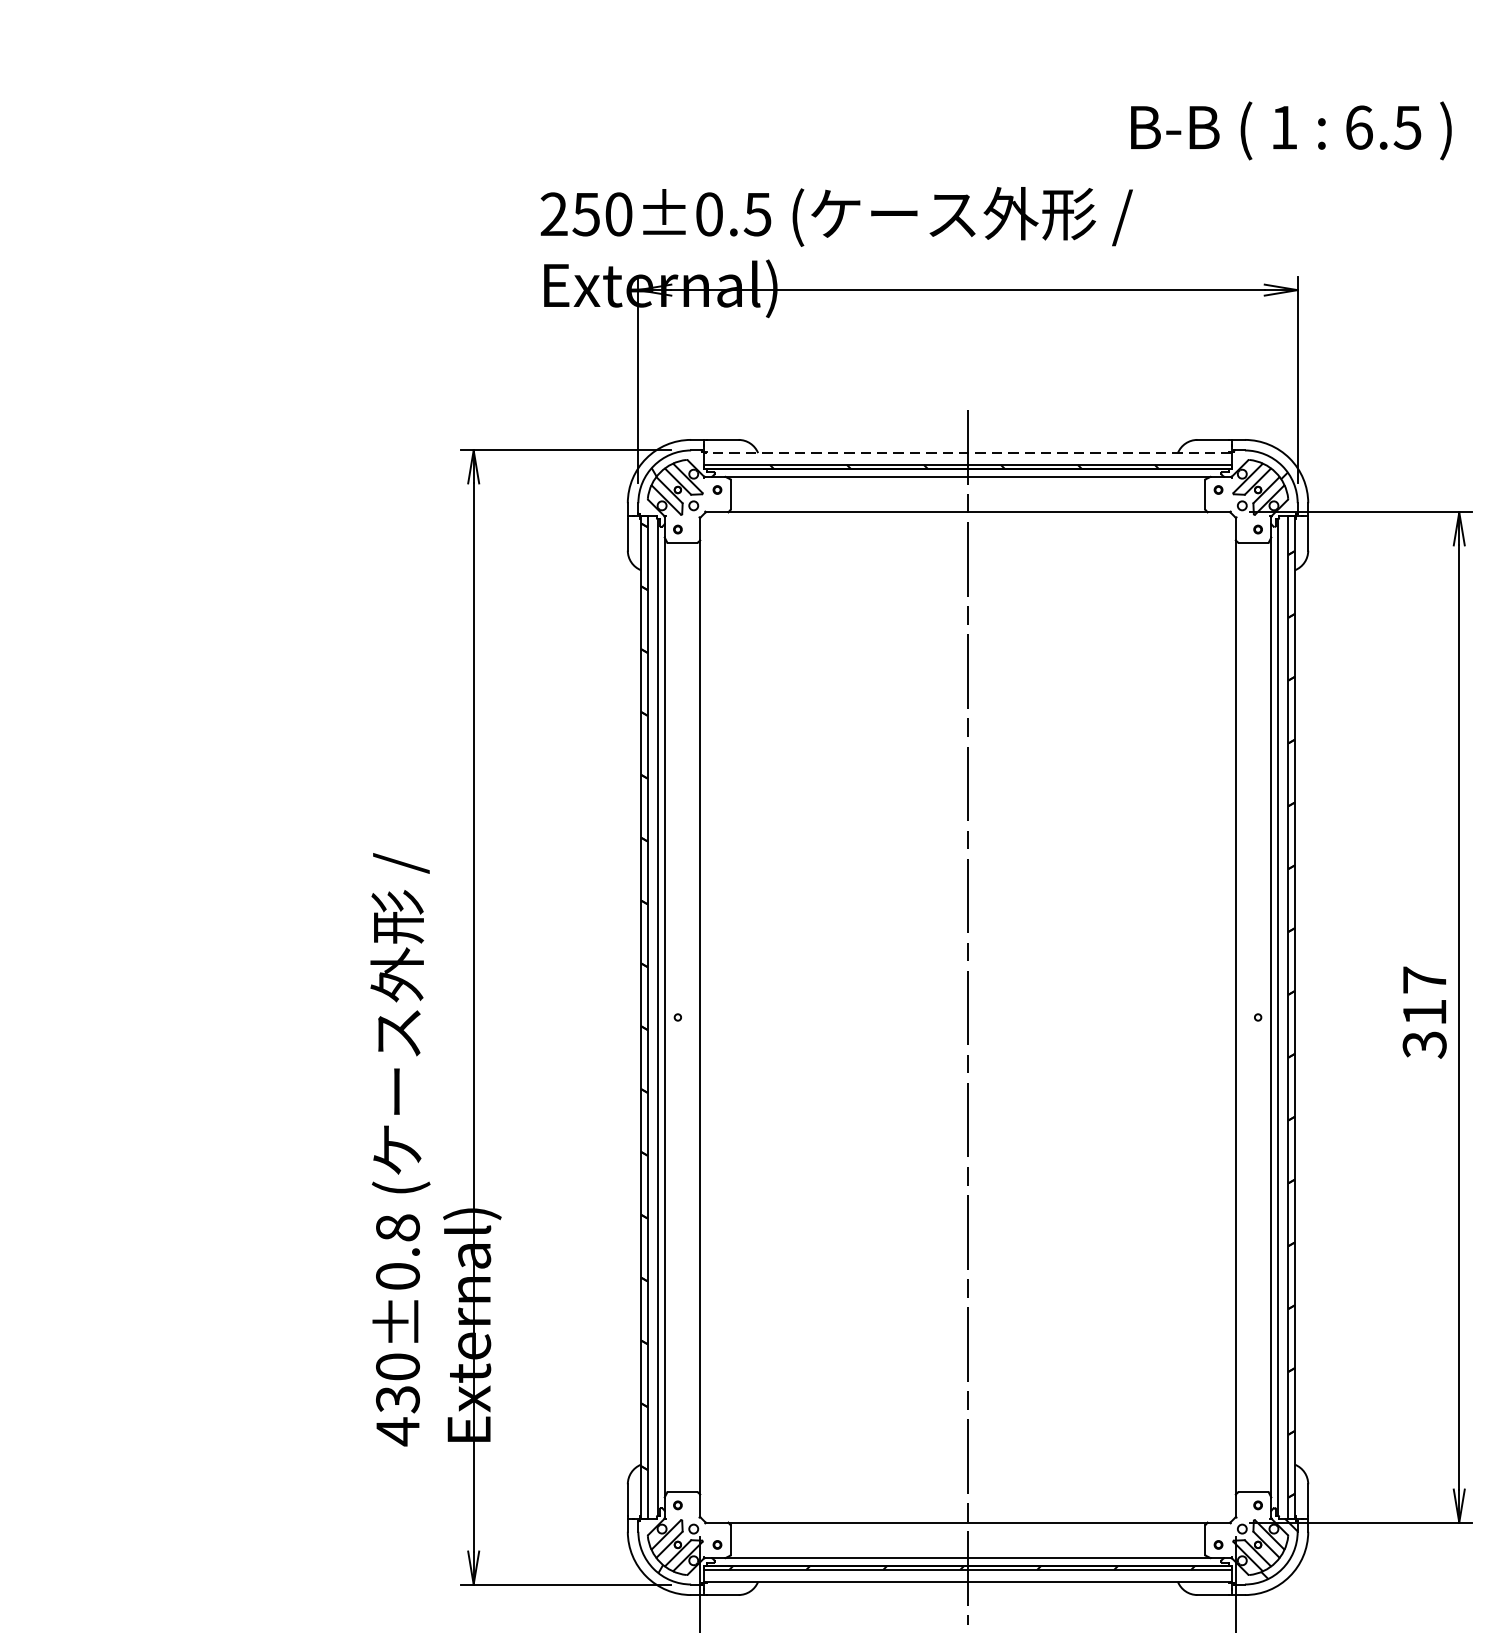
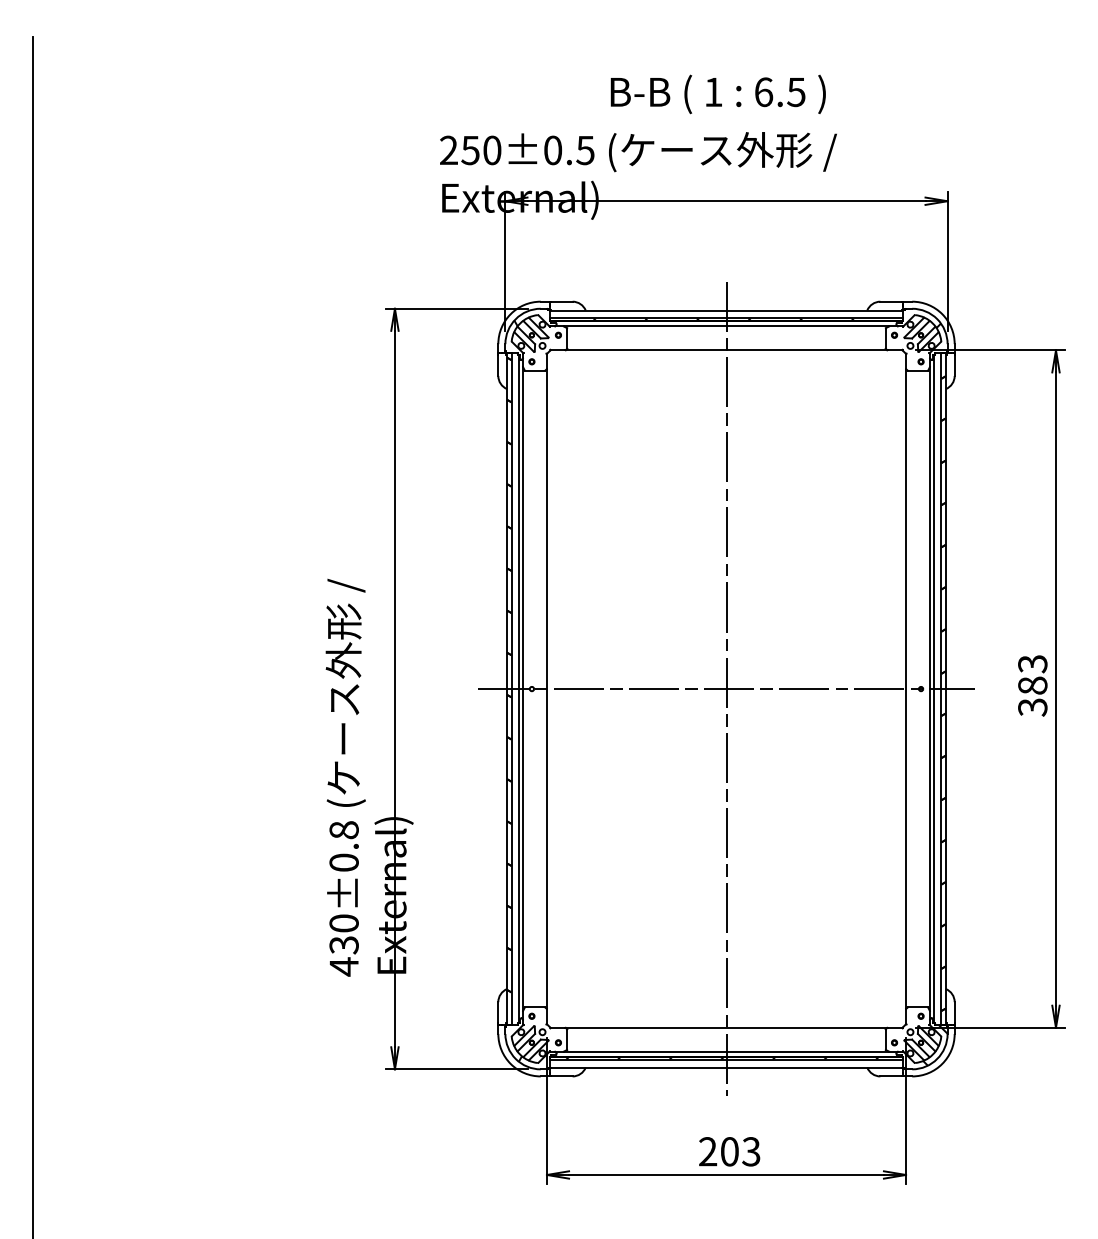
text: (1290, 130) -> (717, 94), moved
line: (968, 453) -> (726, 310), dashed -> solid
text: (1424, 995) -> (1032, 674), 317 -> 383
line: (968, 1018) -> (726, 689), added

